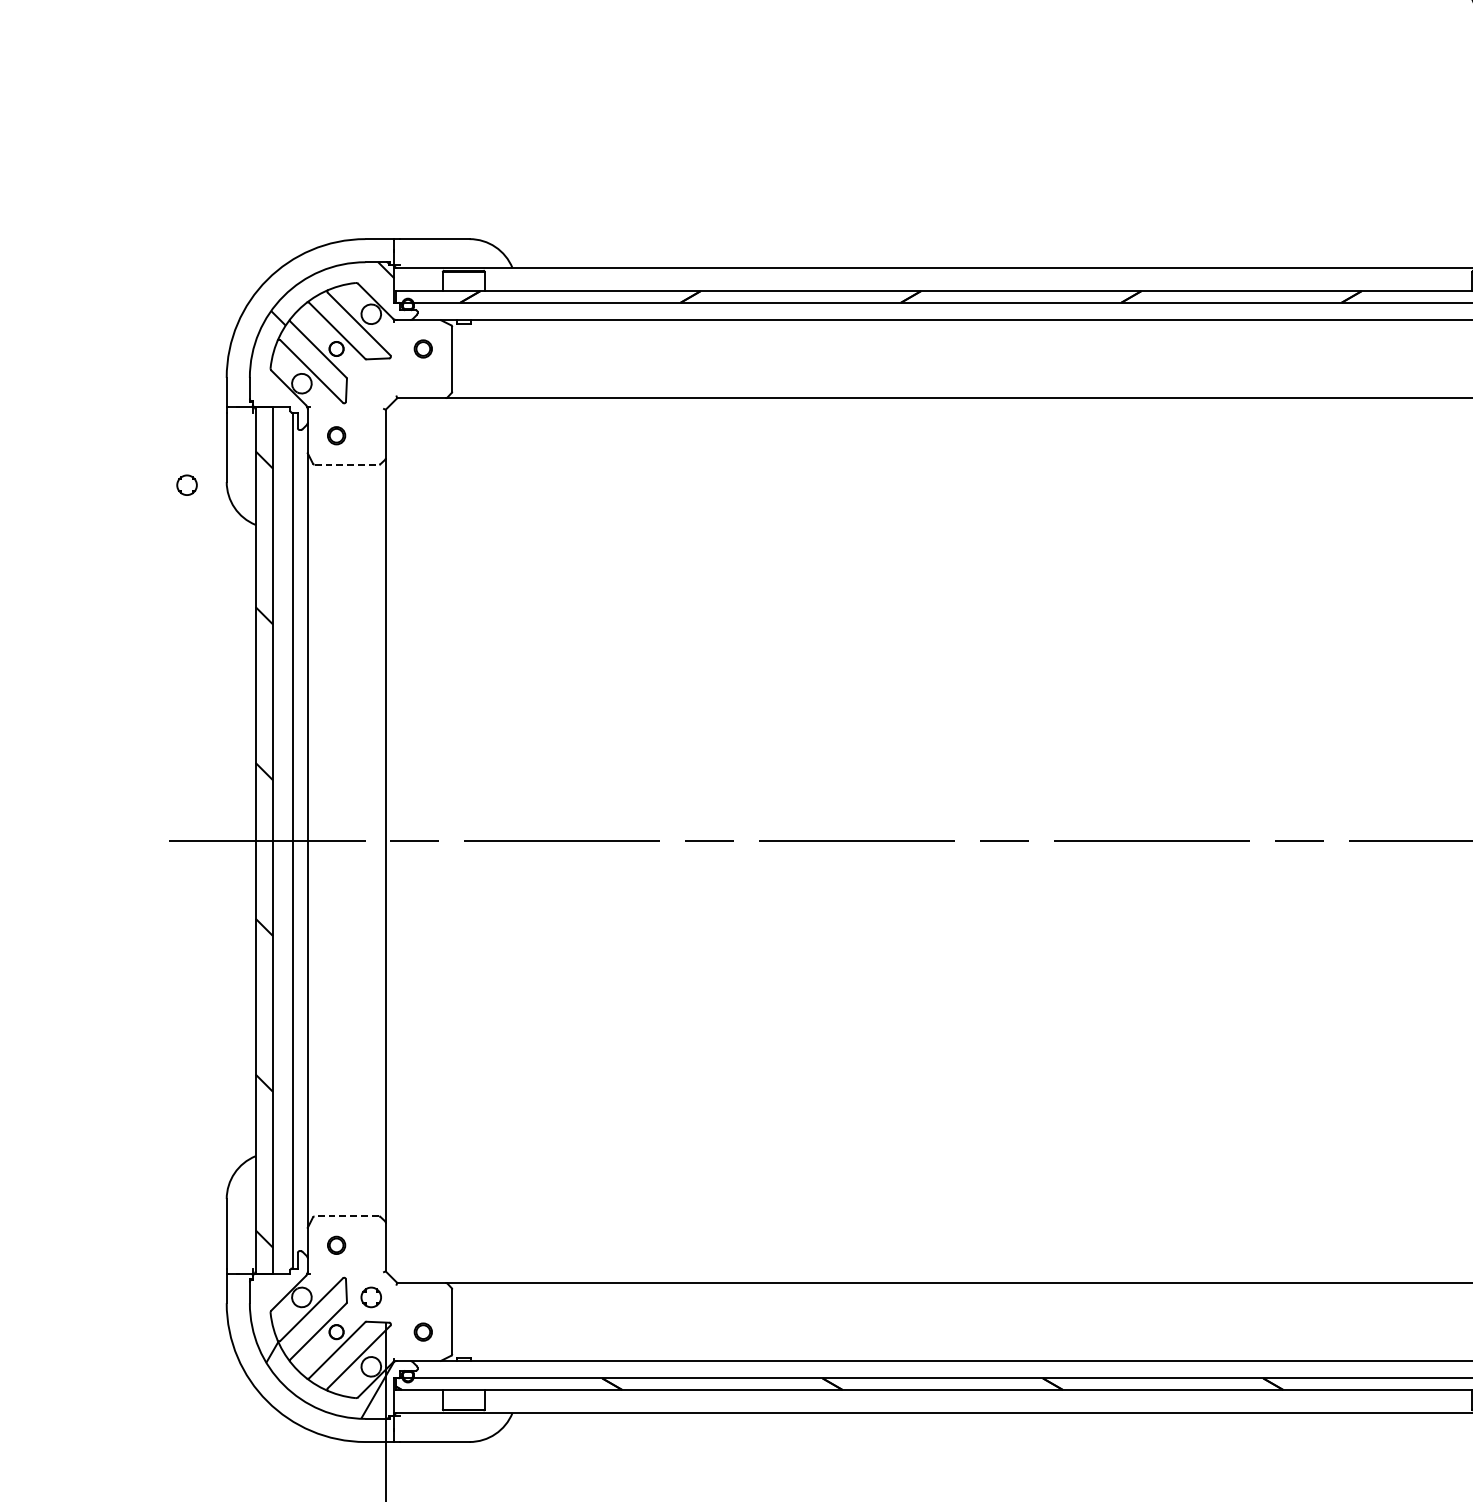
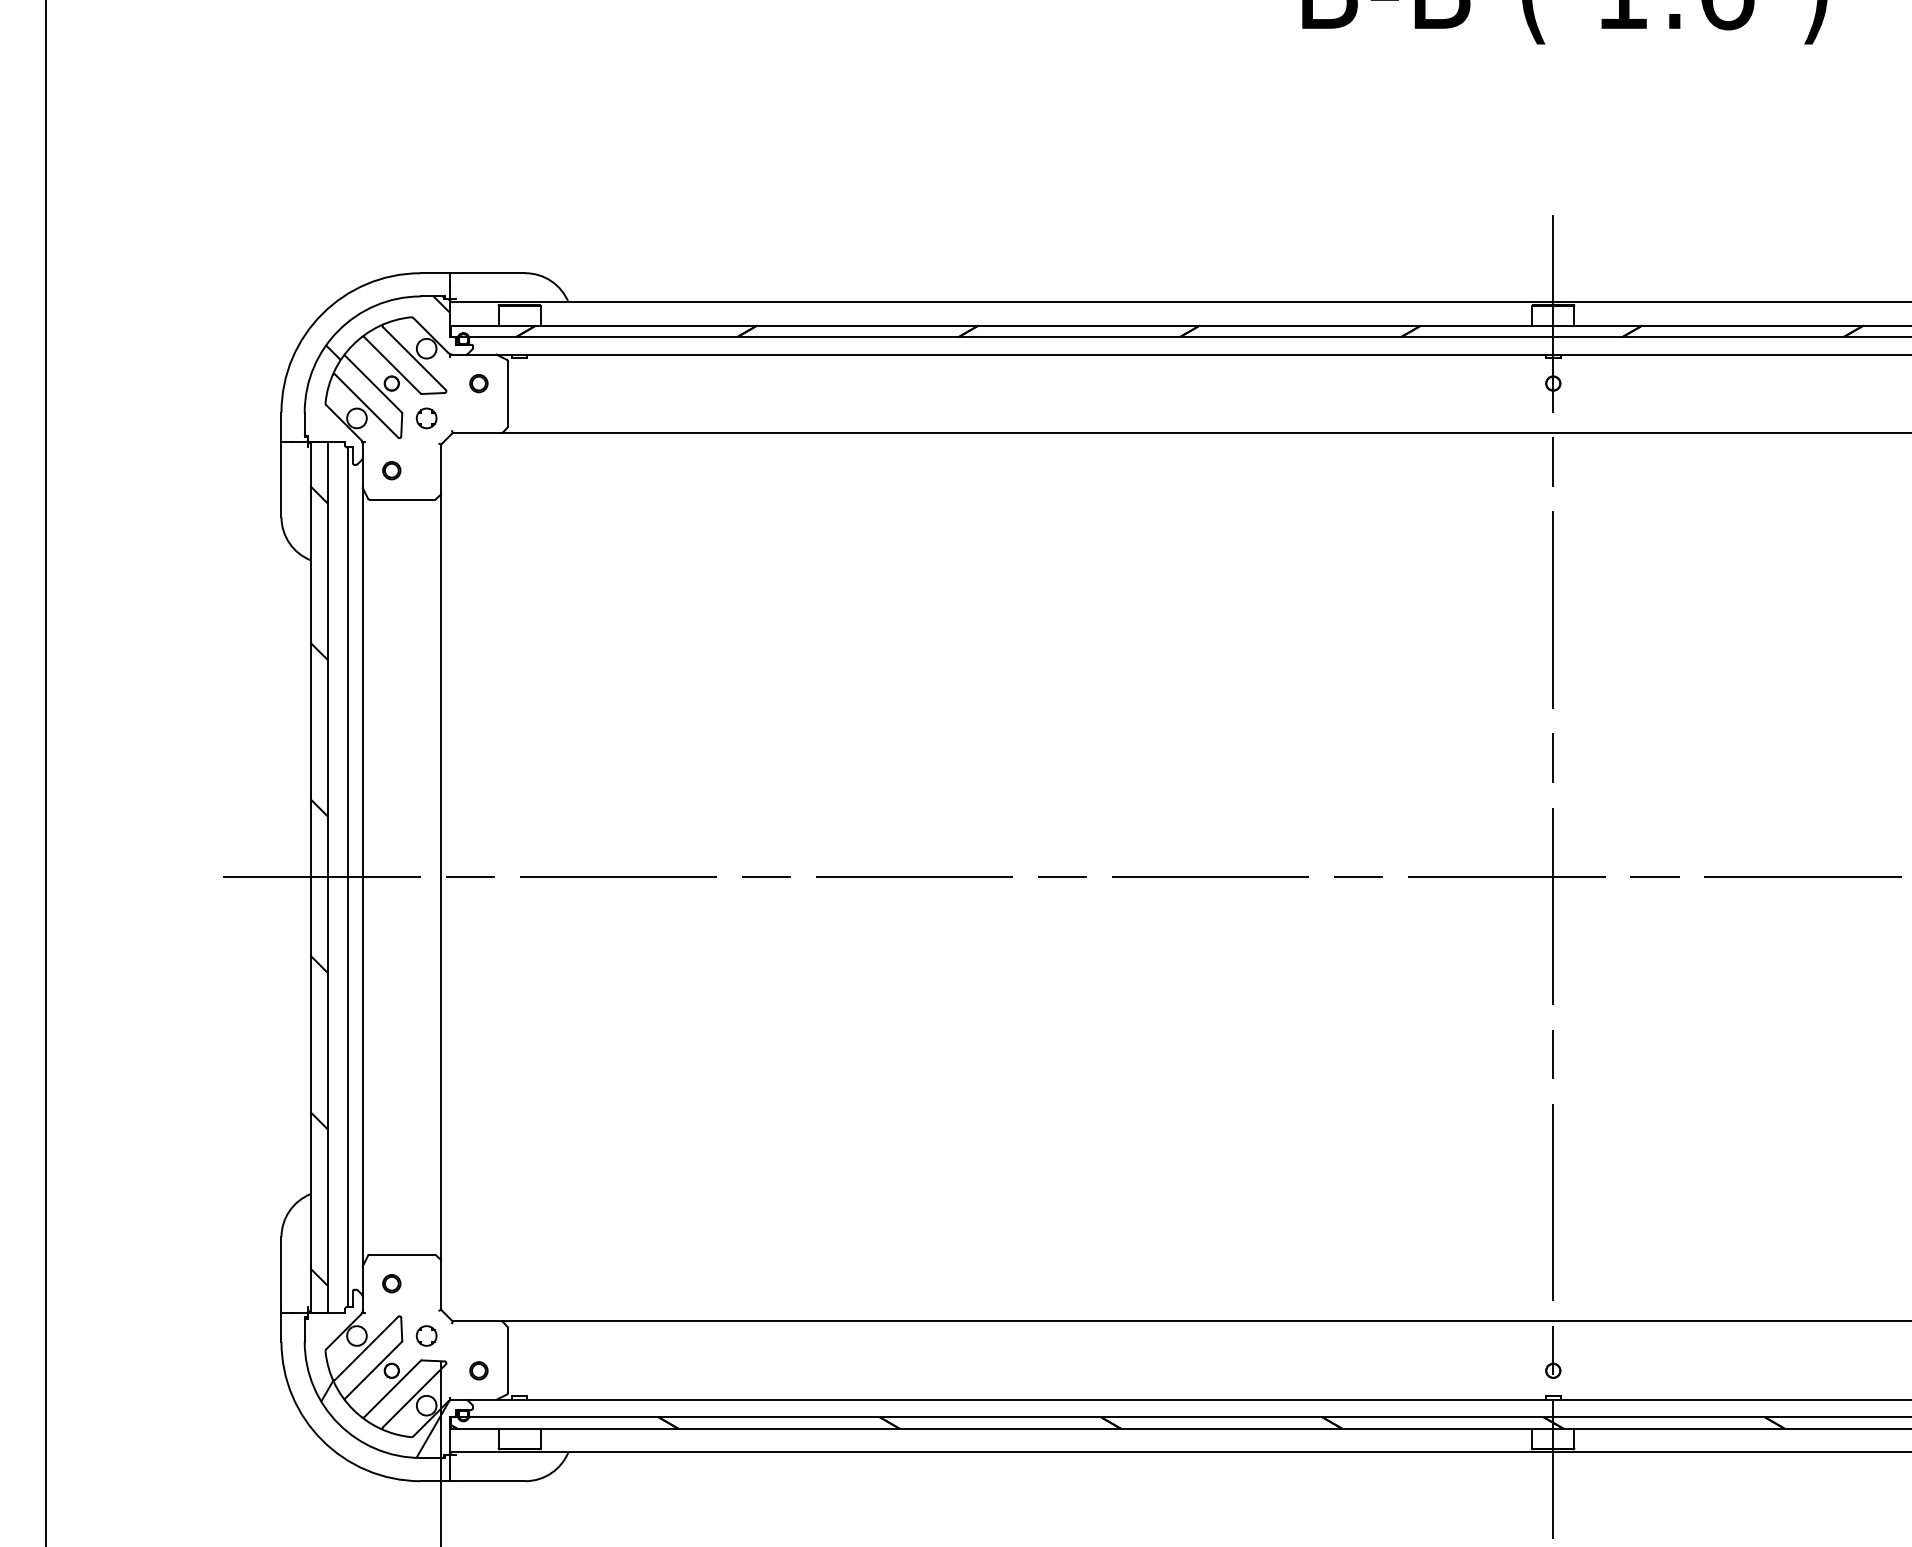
line: (347, 464) -> (402, 499), dashed -> solid
part: (186, 485) -> (426, 418), moved
line: (347, 1216) -> (402, 1254), dashed -> solid

